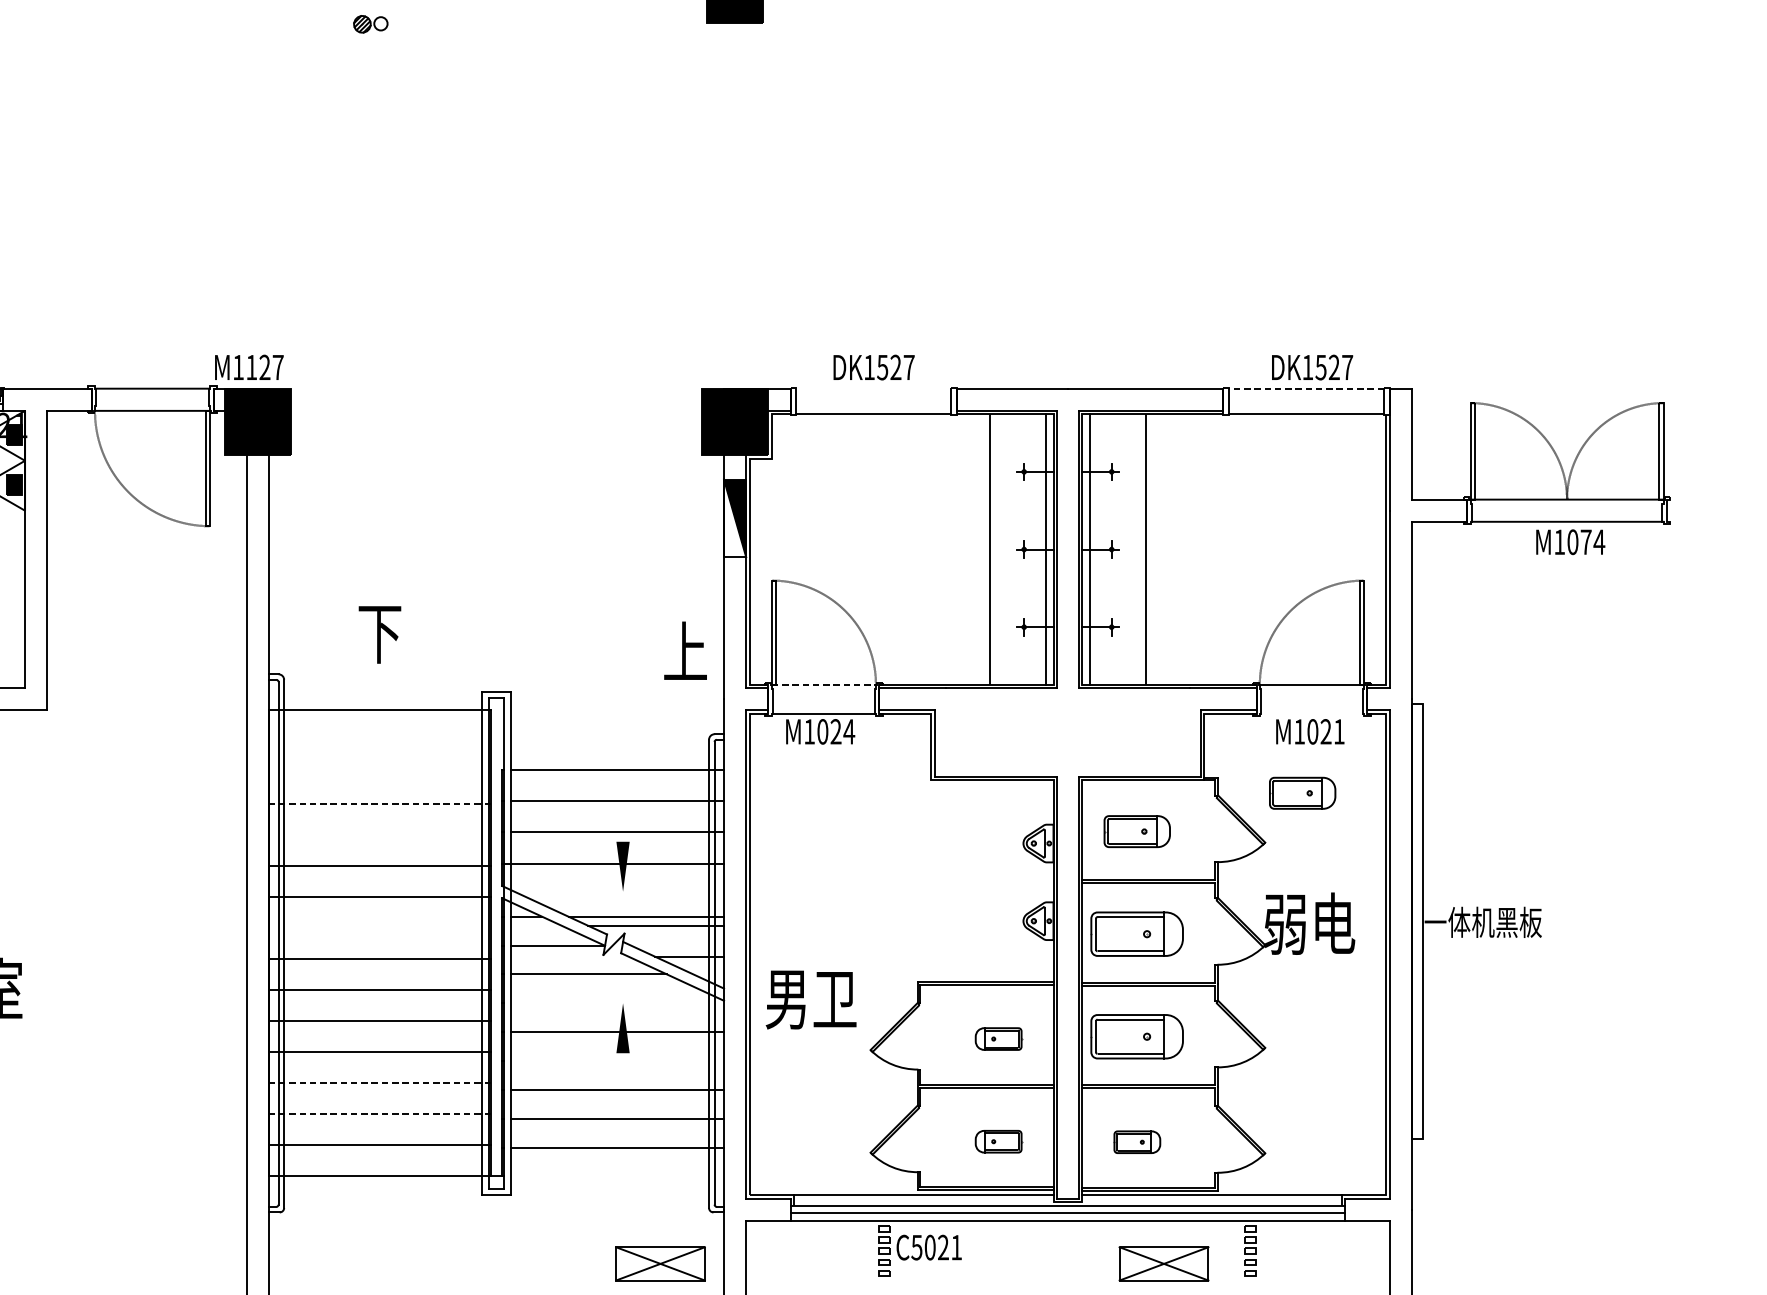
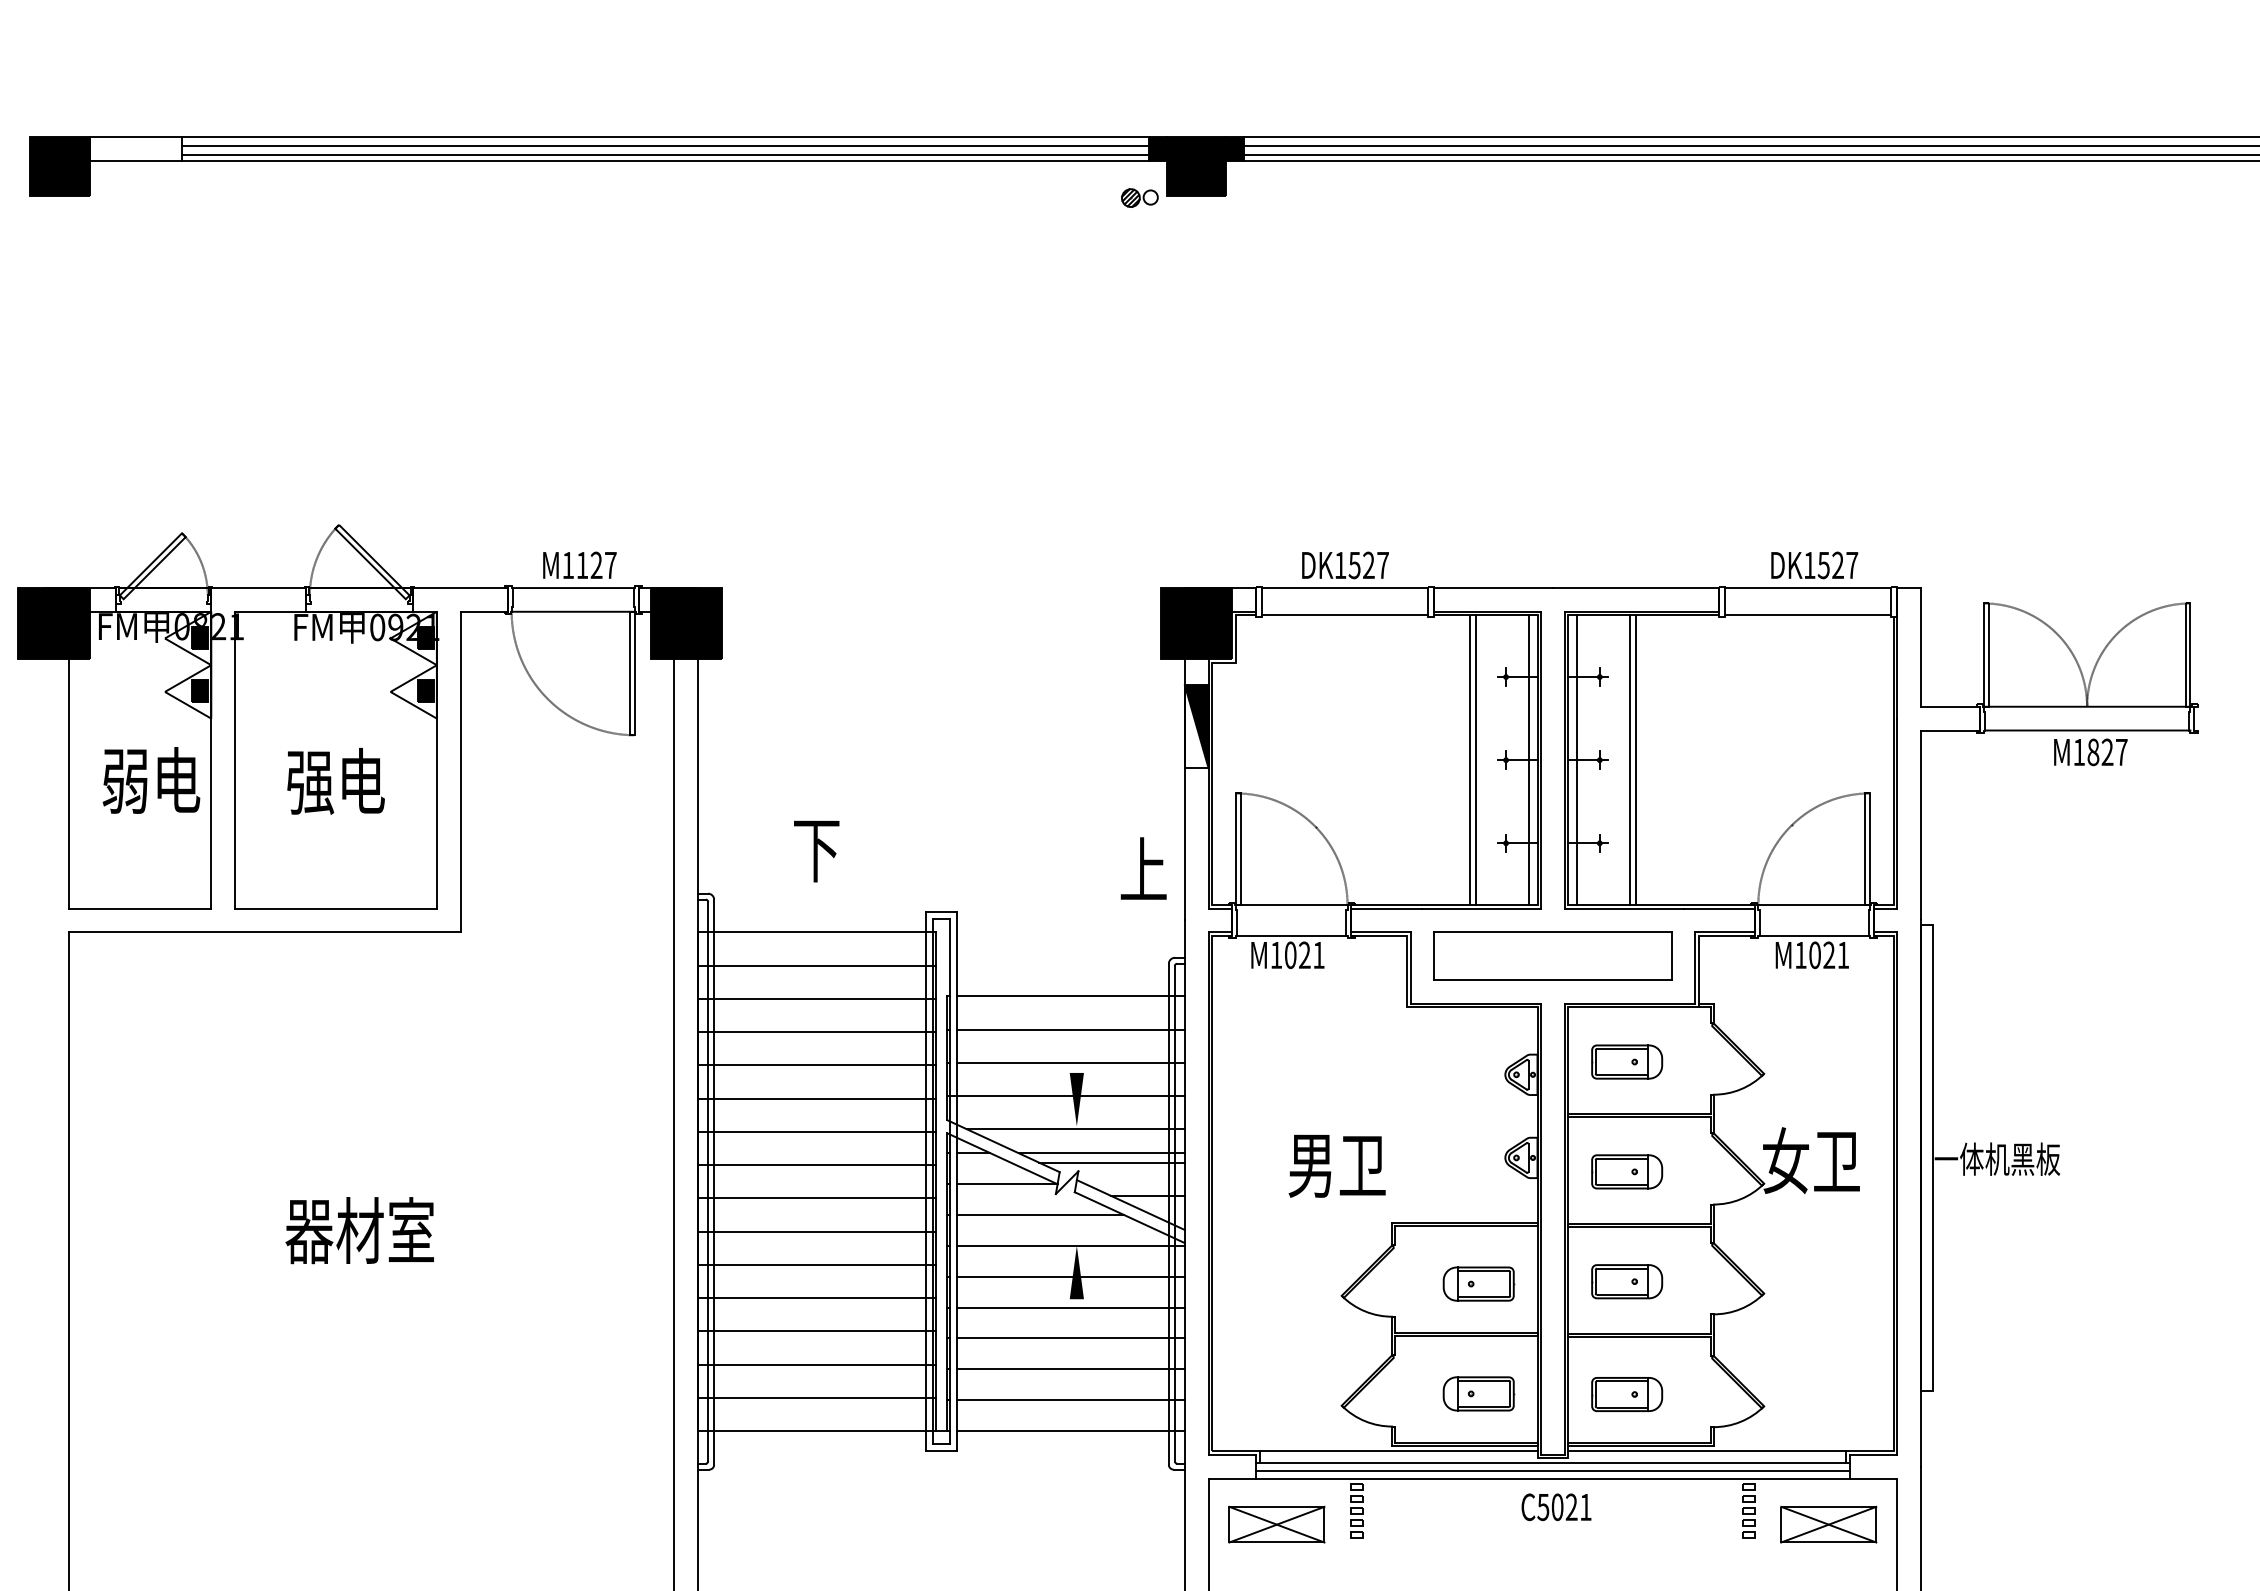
part: (370, 23) -> (1139, 197), moved
text: (248, 366) -> (579, 564), moved
line: (874, 389) -> (1345, 588), added
line: (1305, 389) -> (1807, 588), dashed -> solid
text: (1586, 541) -> (2107, 751), M1074 -> M1827
line: (995, 549) -> (1475, 760), added
line: (1140, 549) -> (1630, 760), added
line: (823, 685) -> (1291, 905), dashed -> solid
line: (1311, 713) -> (1813, 935), added
text: (848, 732) -> (1318, 955), M1024 -> M1021
part: (1067, 732) -> (1552, 955), added
line: (379, 741) -> (816, 965), added
line: (379, 772) -> (816, 998), added
part: (1302, 792) -> (1804, 1020), removed
line: (379, 803) -> (816, 1032), dashed -> solid
line: (379, 834) -> (816, 1065), added
line: (621, 894) -> (1075, 1129), added
text: (1309, 923) -> (1811, 1160), 弱电 -> 女卫
line: (379, 928) -> (816, 1165), added
part: (1137, 933) -> (1627, 1171), size x0.71
text: (810, 999) -> (1336, 1165), moved
line: (617, 1003) -> (1070, 1245), added
part: (1137, 1036) -> (1627, 1281), size x0.71
part: (998, 1038) -> (1478, 1283), size x1.43
line: (617, 1060) -> (1070, 1307), added
line: (379, 1083) -> (816, 1331), dashed -> solid
line: (379, 1114) -> (816, 1364), dashed -> solid
part: (998, 1141) -> (1478, 1393), size x1.43
part: (1137, 1142) -> (1627, 1394), size x1.43
line: (617, 1176) -> (1070, 1431), added
text: (929, 1247) -> (1556, 1507), moved
part: (660, 1263) -> (1276, 1524), moved
part: (1163, 1263) -> (1828, 1524), moved

